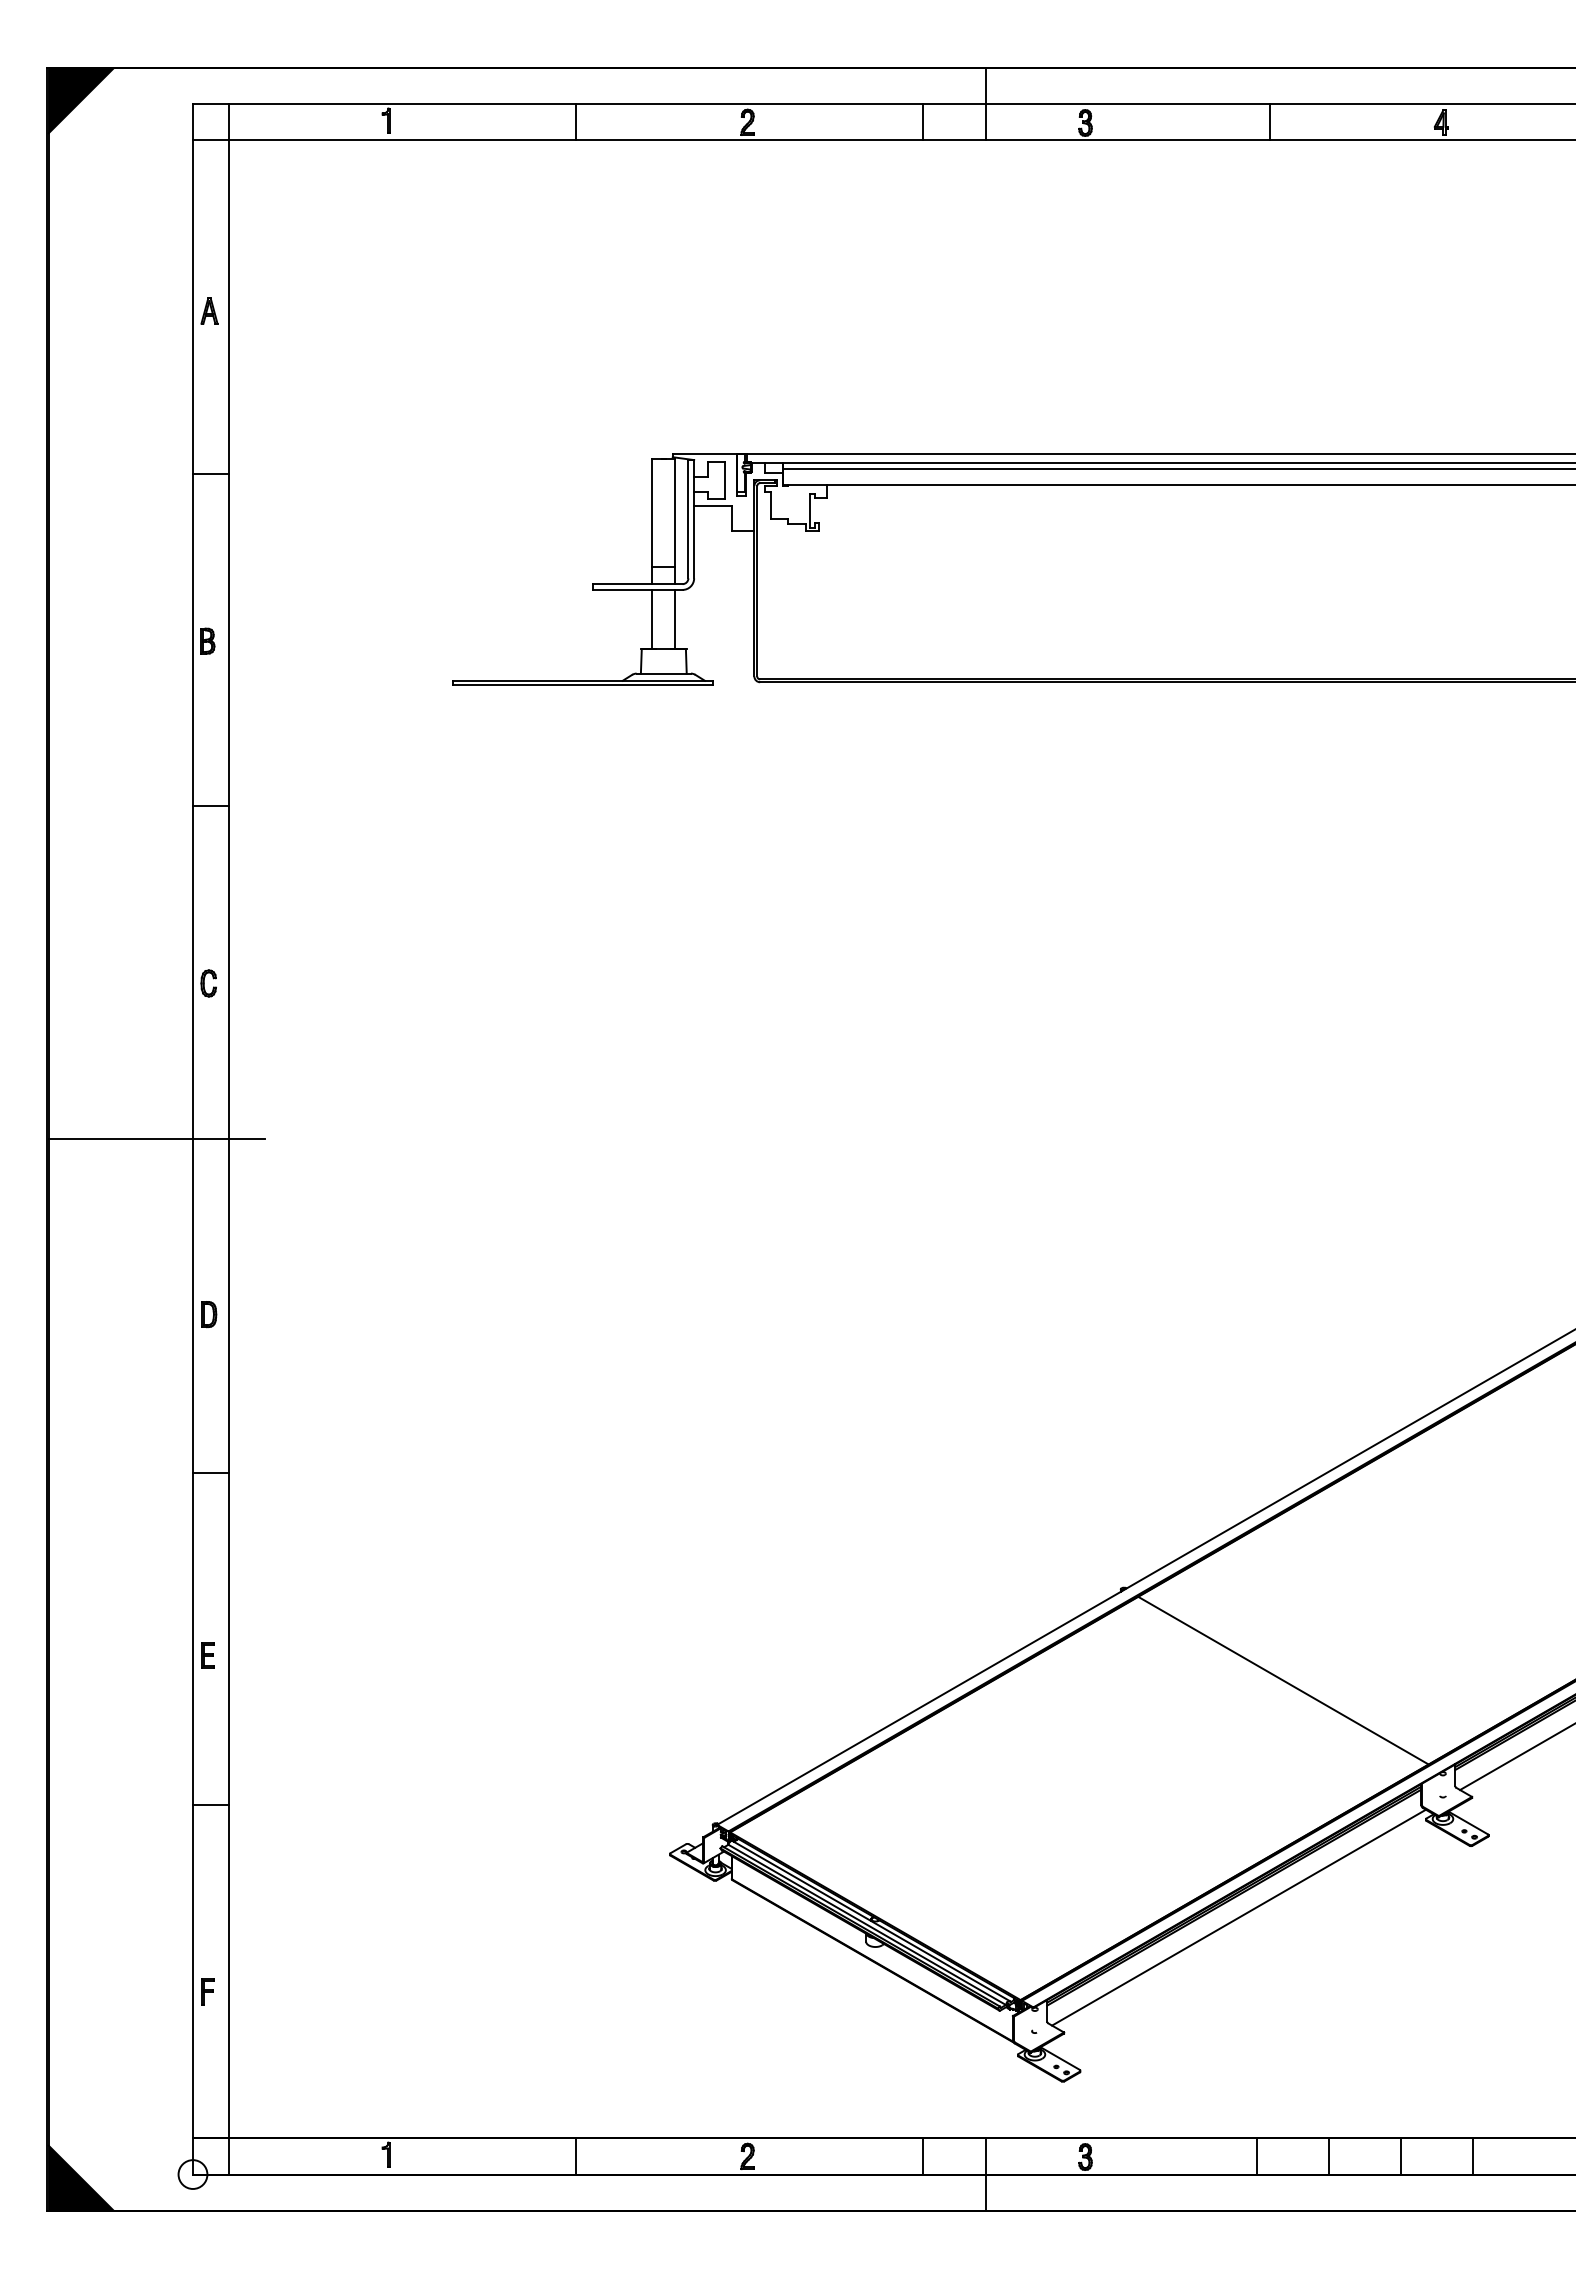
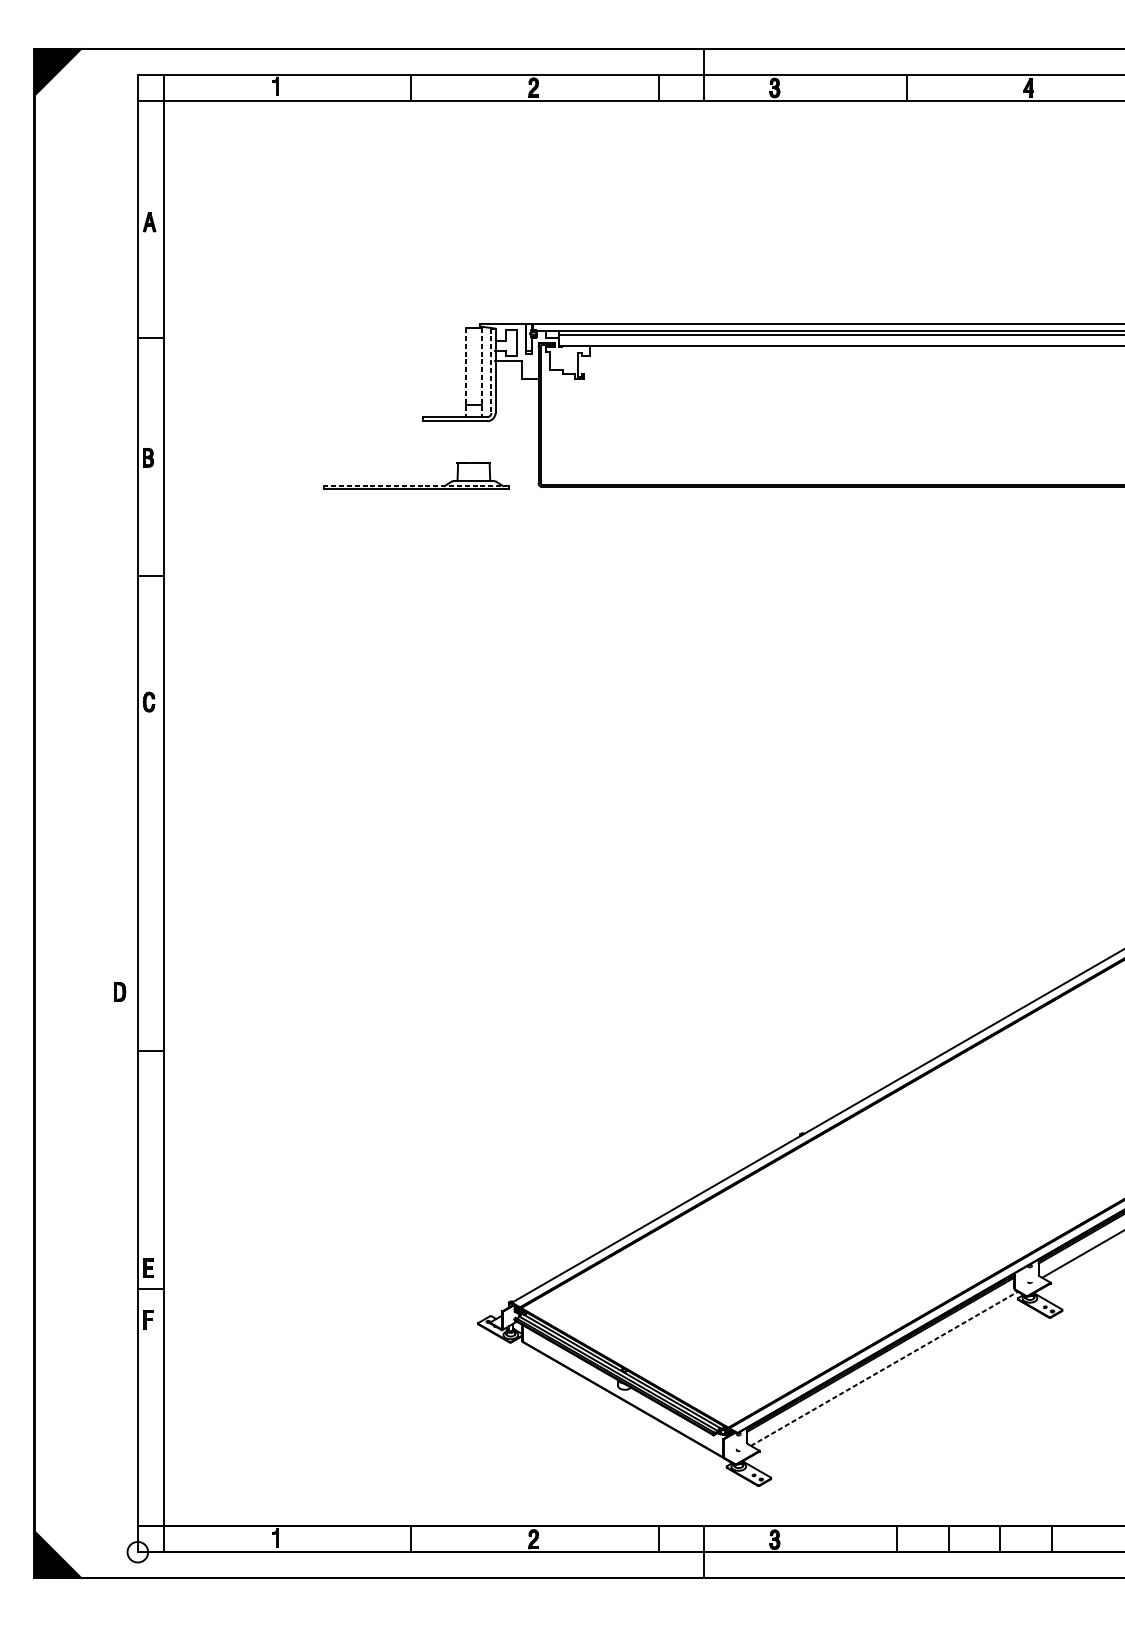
line: (688, 519) -> (491, 371), solid -> dashed
line: (652, 522) -> (465, 373), solid -> dashed
line: (675, 522) -> (482, 373), solid -> dashed
line: (652, 619) -> (465, 442), removed
line: (675, 619) -> (482, 442), removed
line: (583, 680) -> (416, 485), solid -> dashed
line: (156, 1139) -> (111, 813), removed
part: (209, 1314) -> (120, 991), moved
part: (207, 1655) -> (148, 1268), moved
line: (1283, 1680) -> (916, 1199), removed
line: (1239, 1917) -> (884, 1368), solid -> dashed
part: (207, 1991) -> (148, 1319), moved

